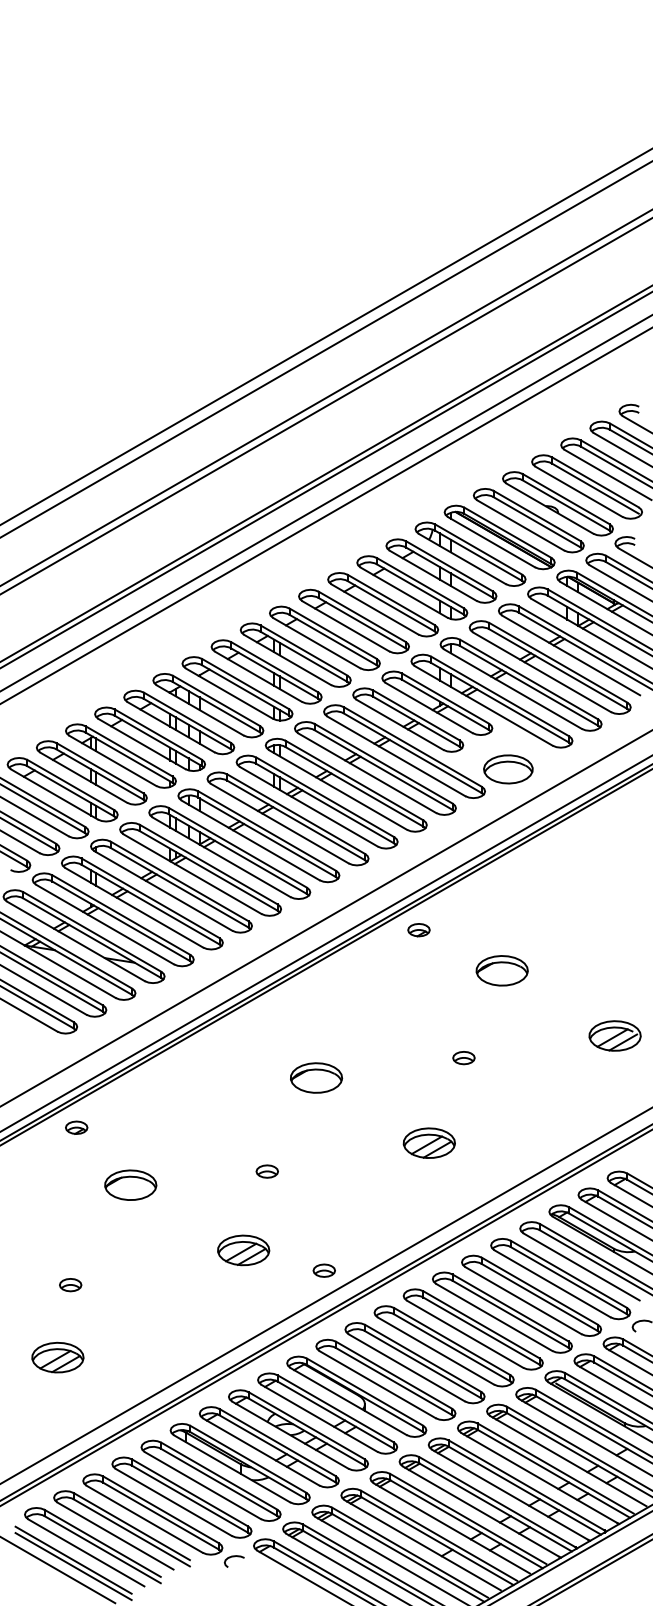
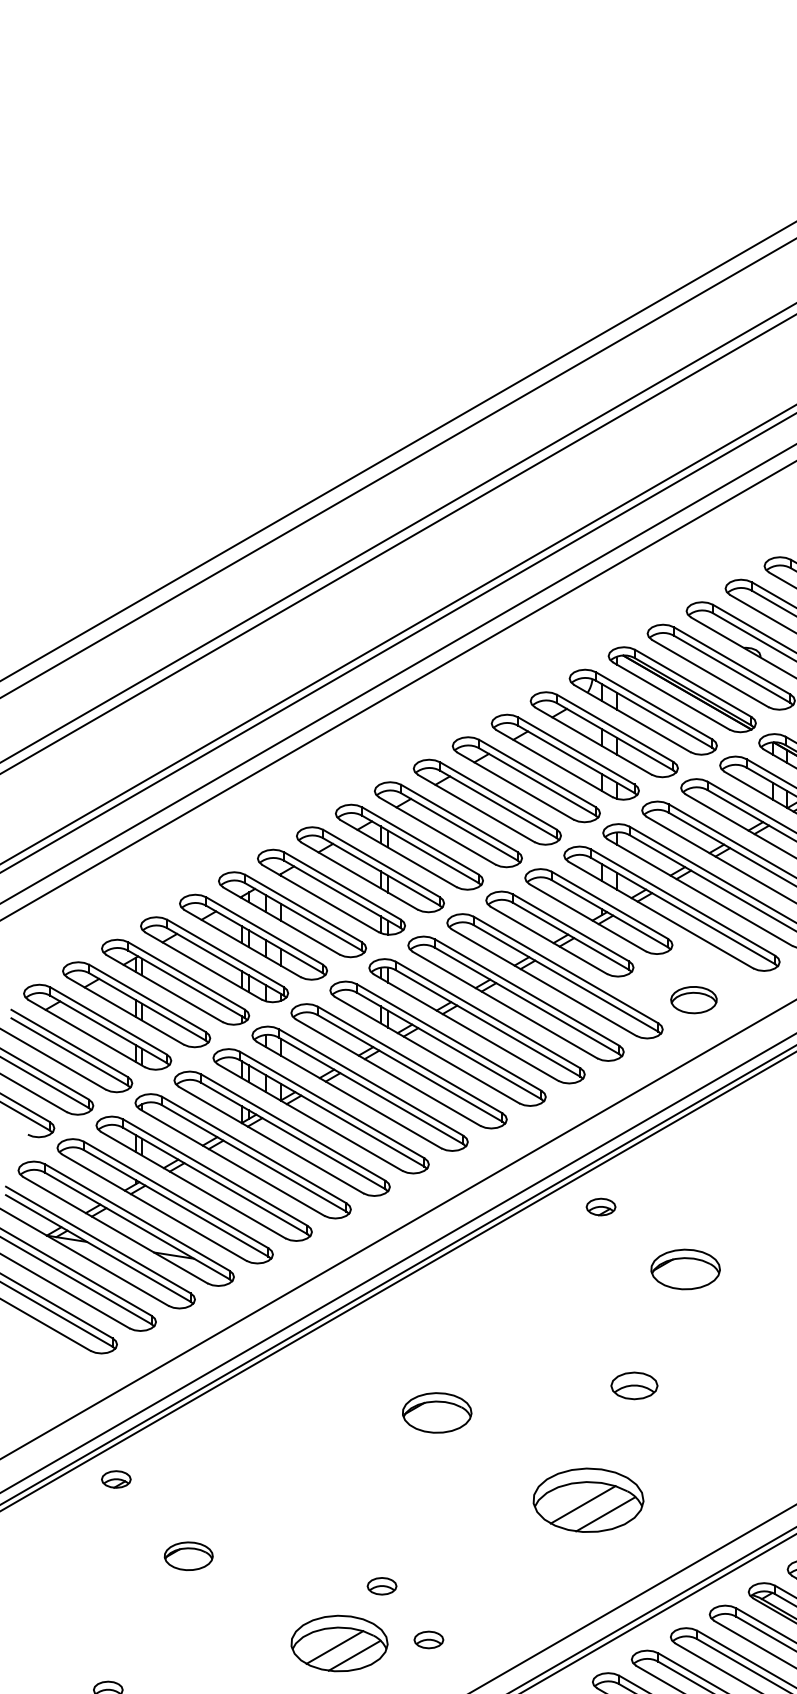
part: (508, 769) -> (694, 1000), size x0.7
part: (418, 930) -> (600, 1207), moved
part: (463, 1058) -> (633, 1386), size x1.6
part: (428, 1142) -> (587, 1499), size x1.6
part: (266, 1171) -> (381, 1586), moved
part: (130, 1184) -> (188, 1555), size x0.7
part: (243, 1250) -> (339, 1643), size x1.4
part: (323, 1270) -> (427, 1639), moved

